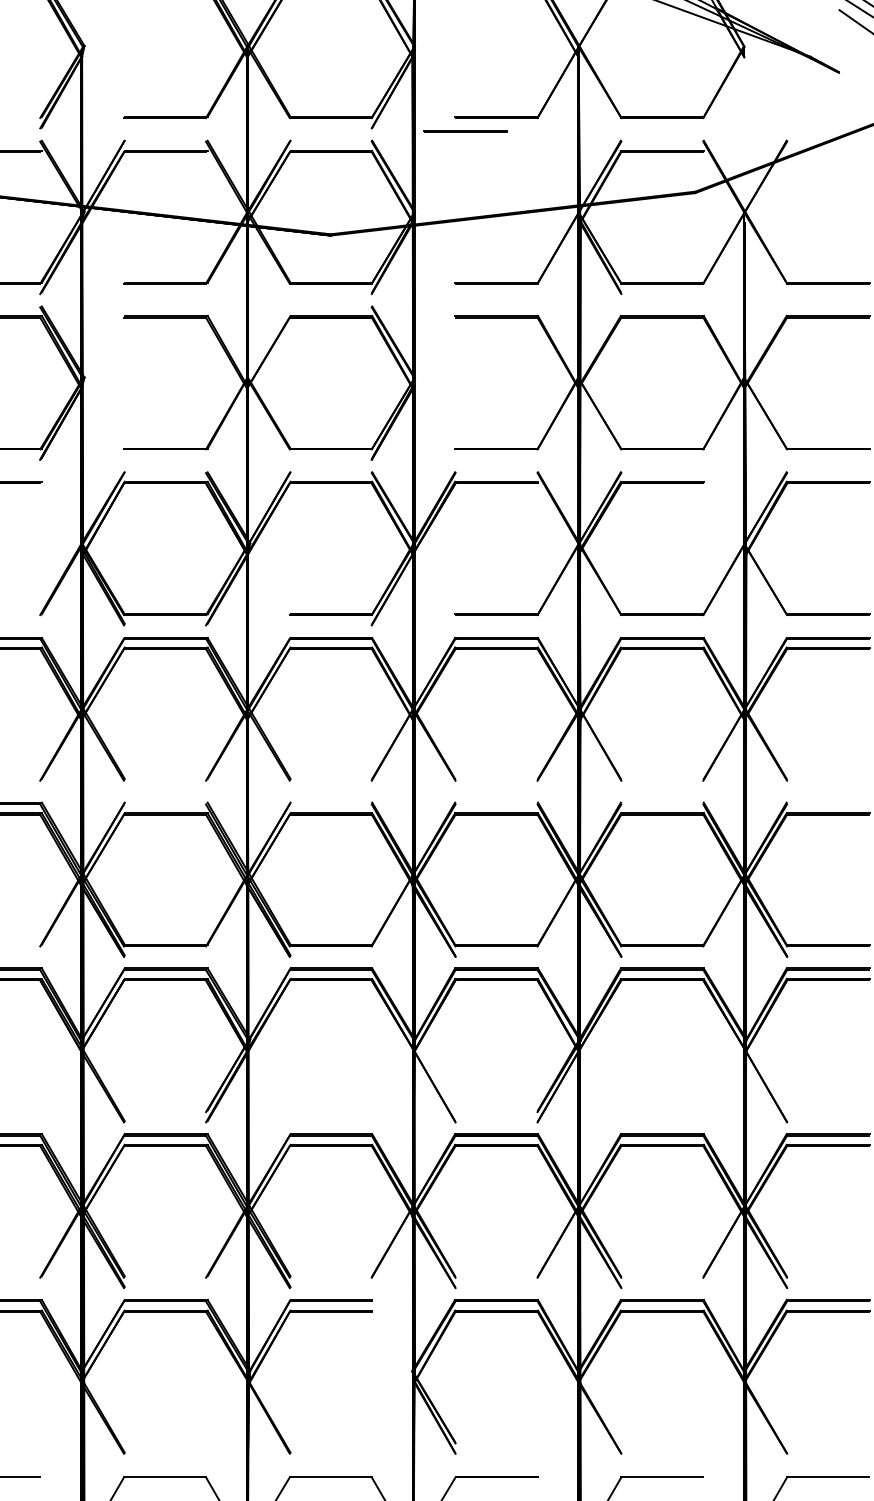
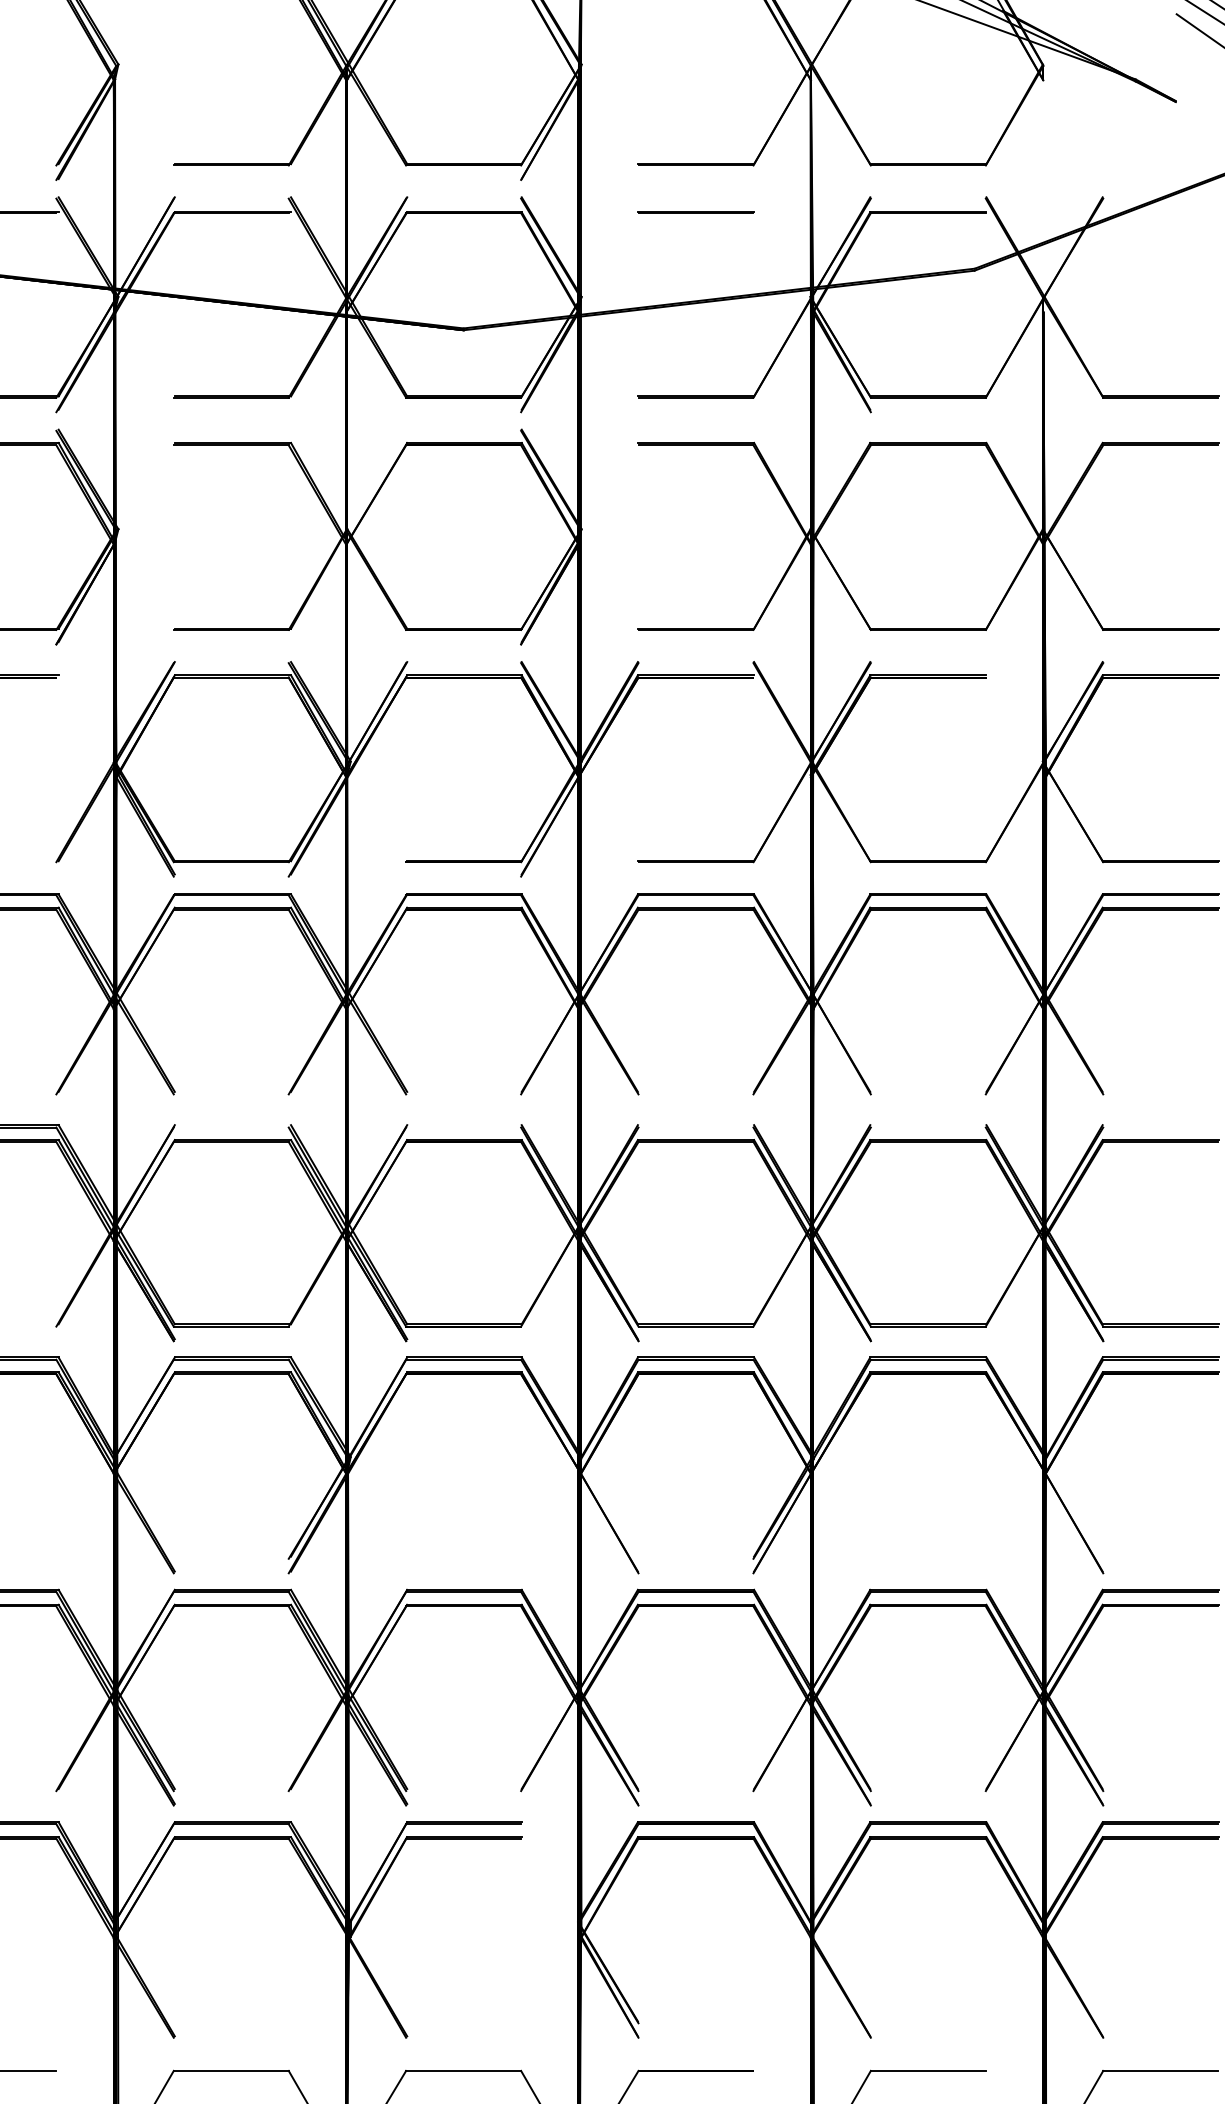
line: (465, 131) -> (695, 212), moved

